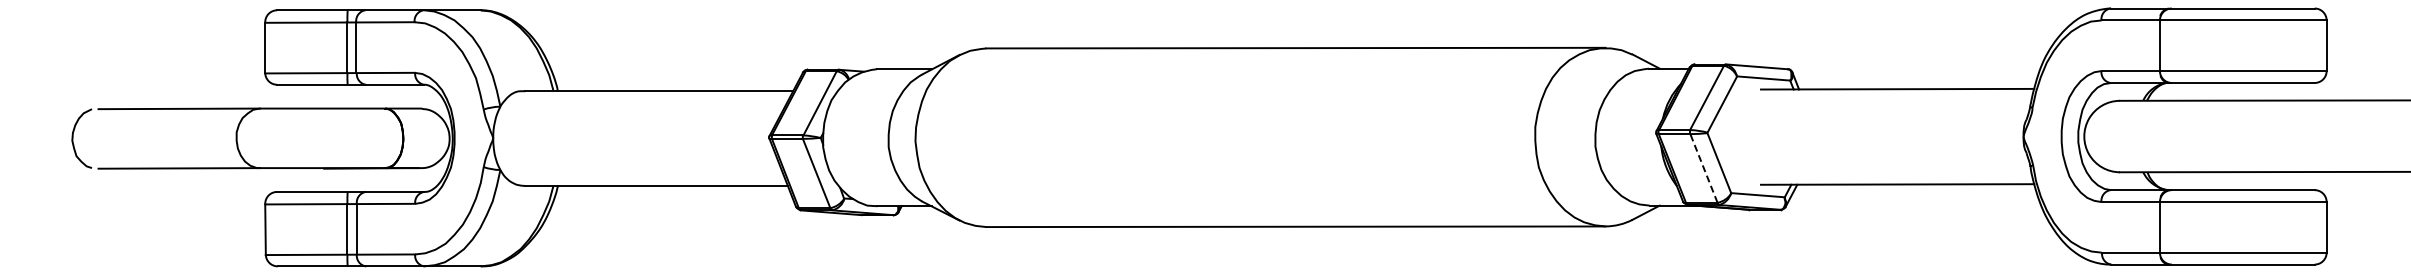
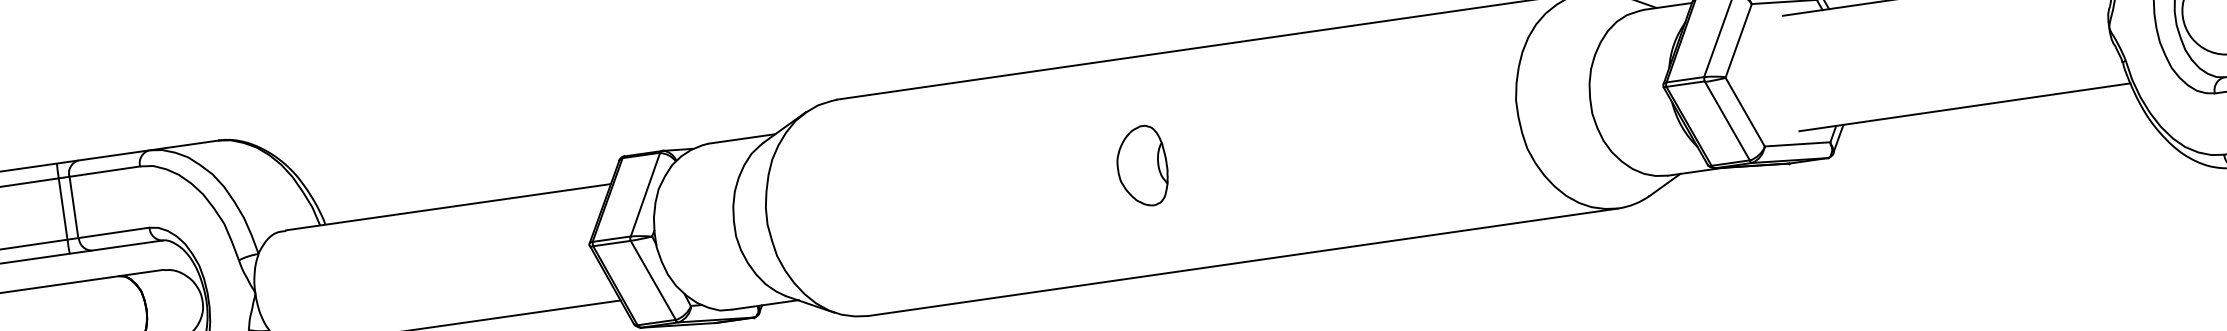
part: (1225, 137) -> (1142, 166), added
line: (1703, 167) -> (1726, 120), dashed -> solid

